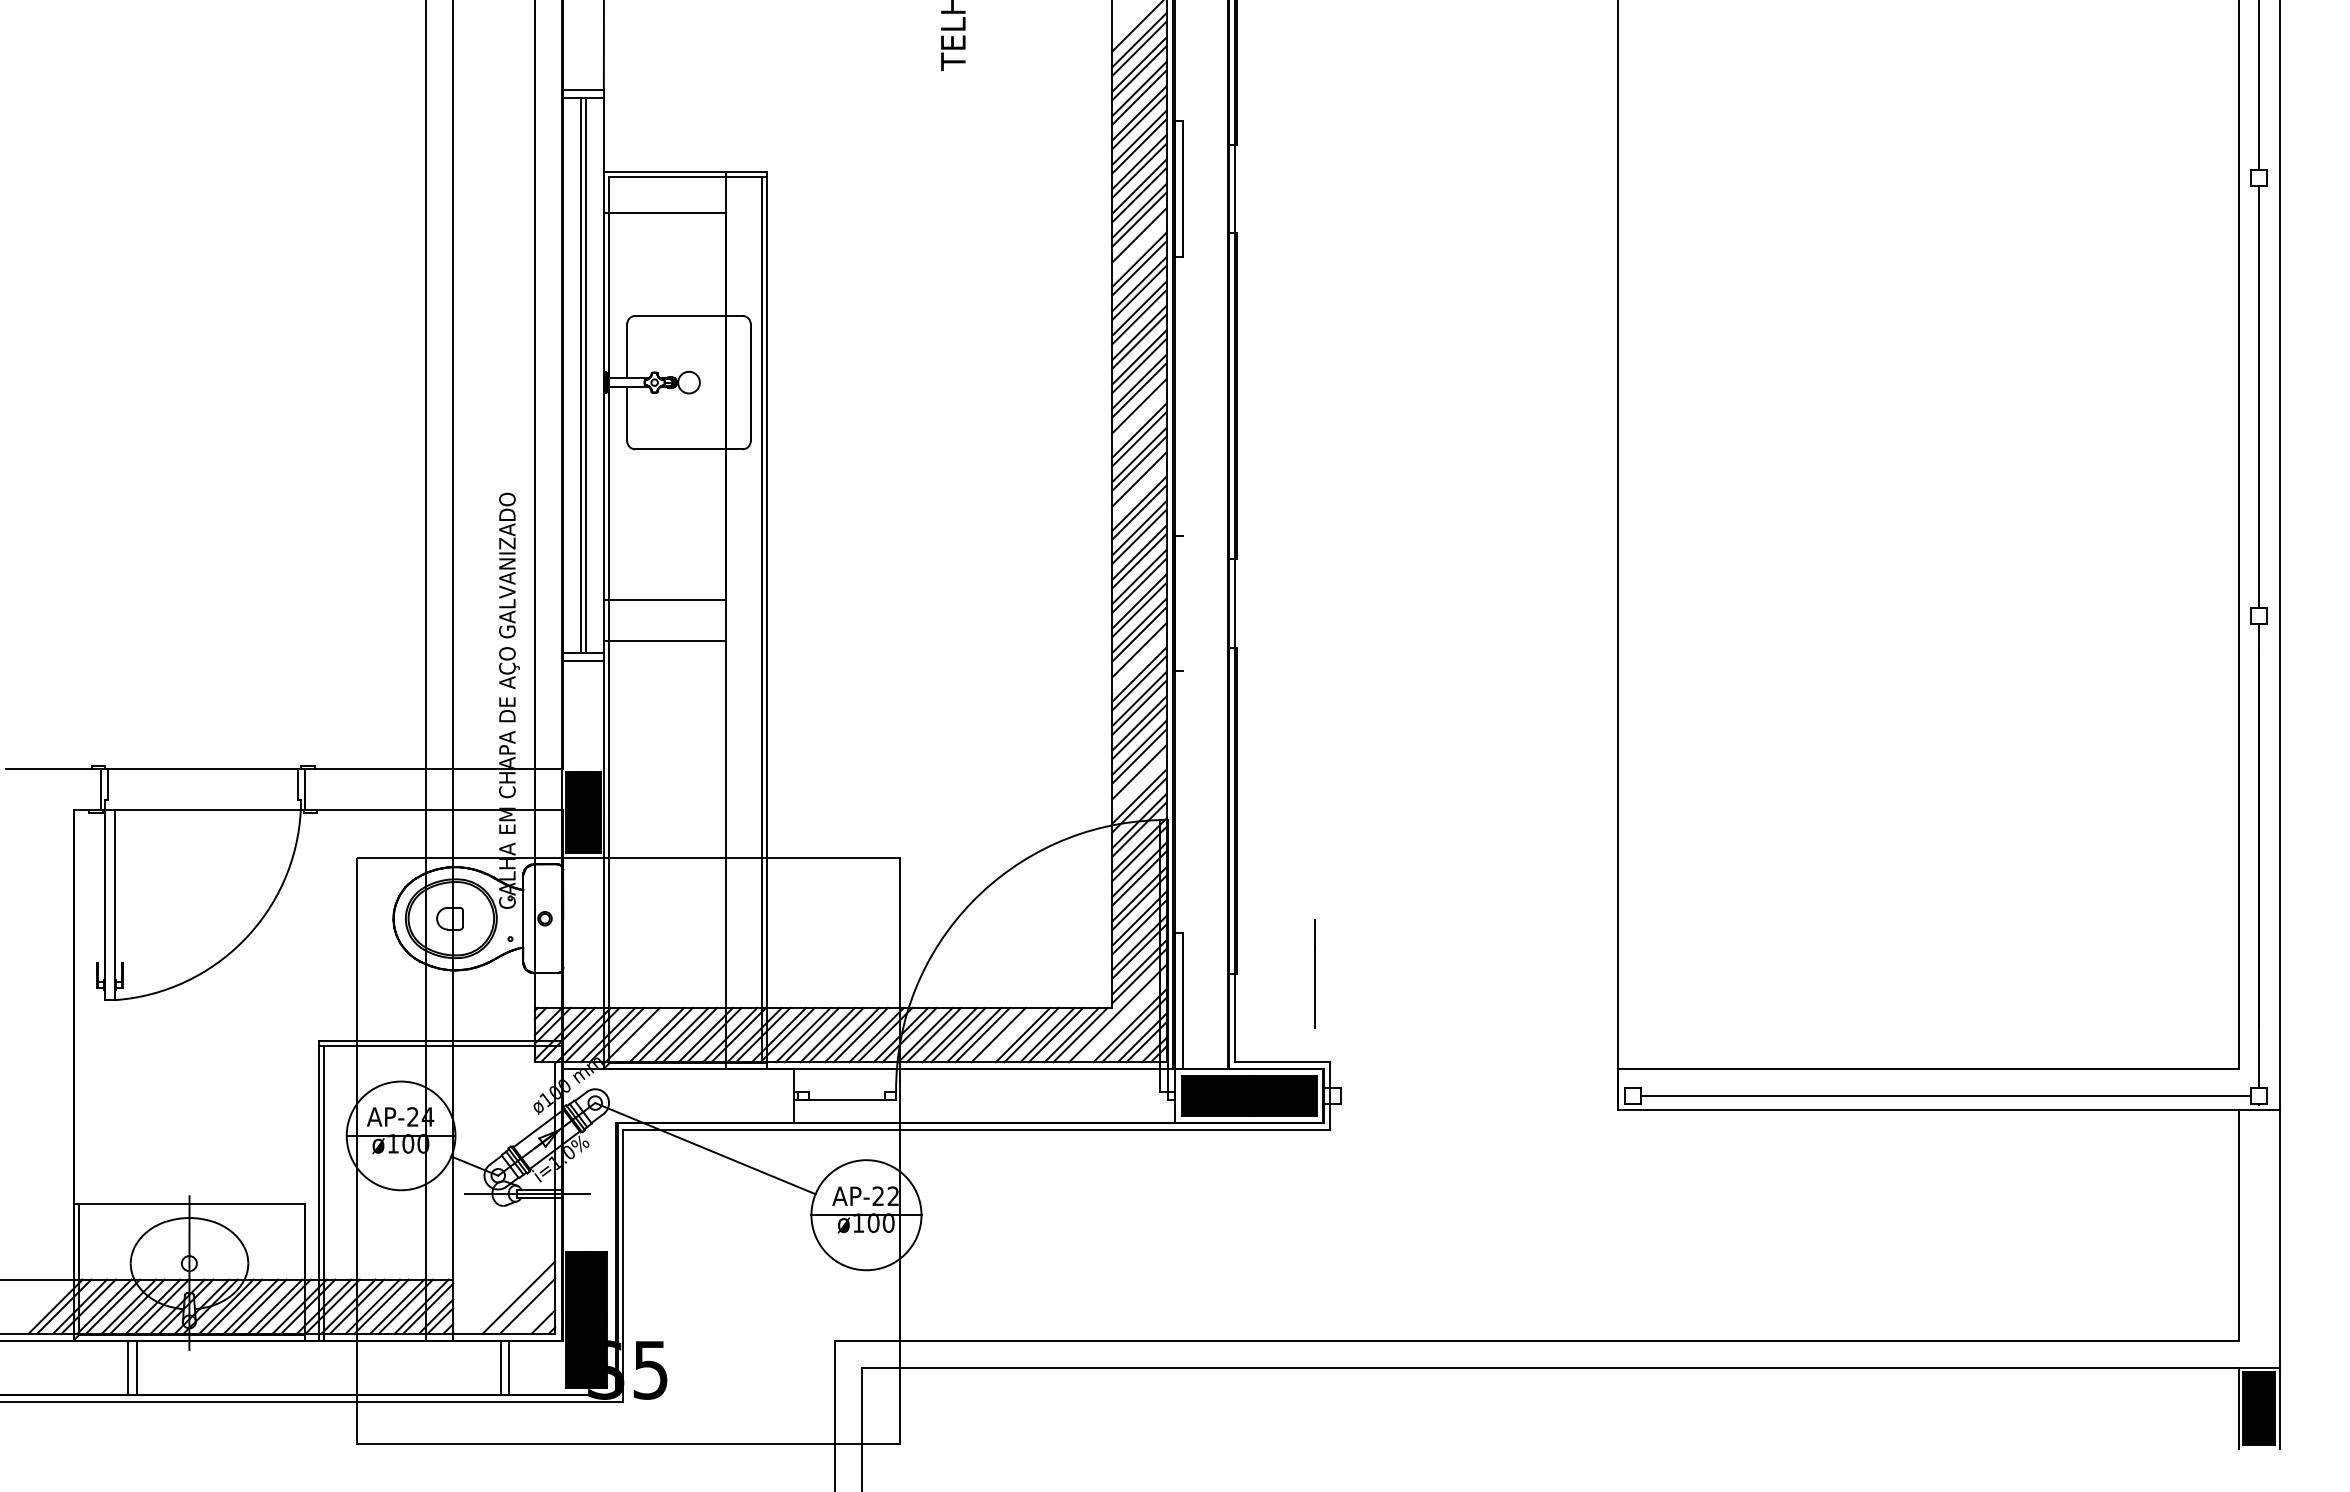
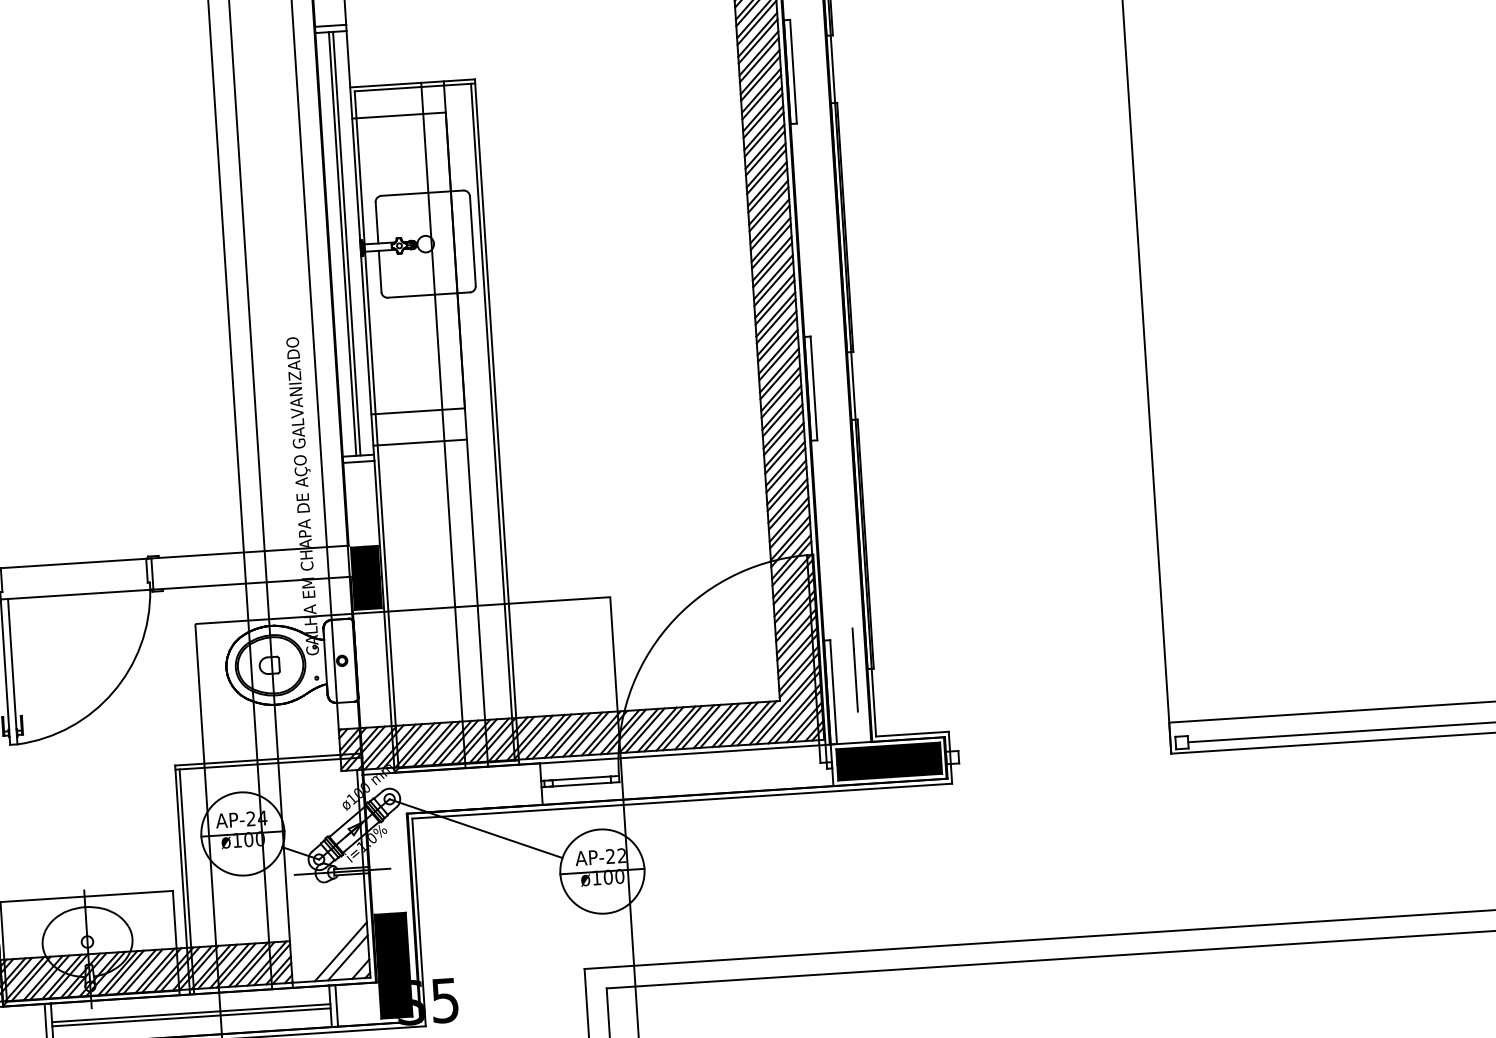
line: (1139, 244) -> (763, 116), added
line: (1139, 414) -> (771, 246), added
line: (1139, 487) -> (775, 302), added
line: (1182, 603) -> (813, 388), added
line: (696, 620) -> (443, 425), added
line: (1139, 658) -> (783, 432), added
line: (1139, 780) -> (789, 525), added
line: (1314, 973) -> (854, 669), moved
line: (1121, 1017) -> (787, 707), added
line: (641, 1034) -> (421, 744), added
line: (1007, 1034) -> (701, 726), added
line: (844, 1092) -> (579, 778), added
line: (318, 1365) -> (191, 1013), added
line: (318, 1370) -> (191, 1017), added

